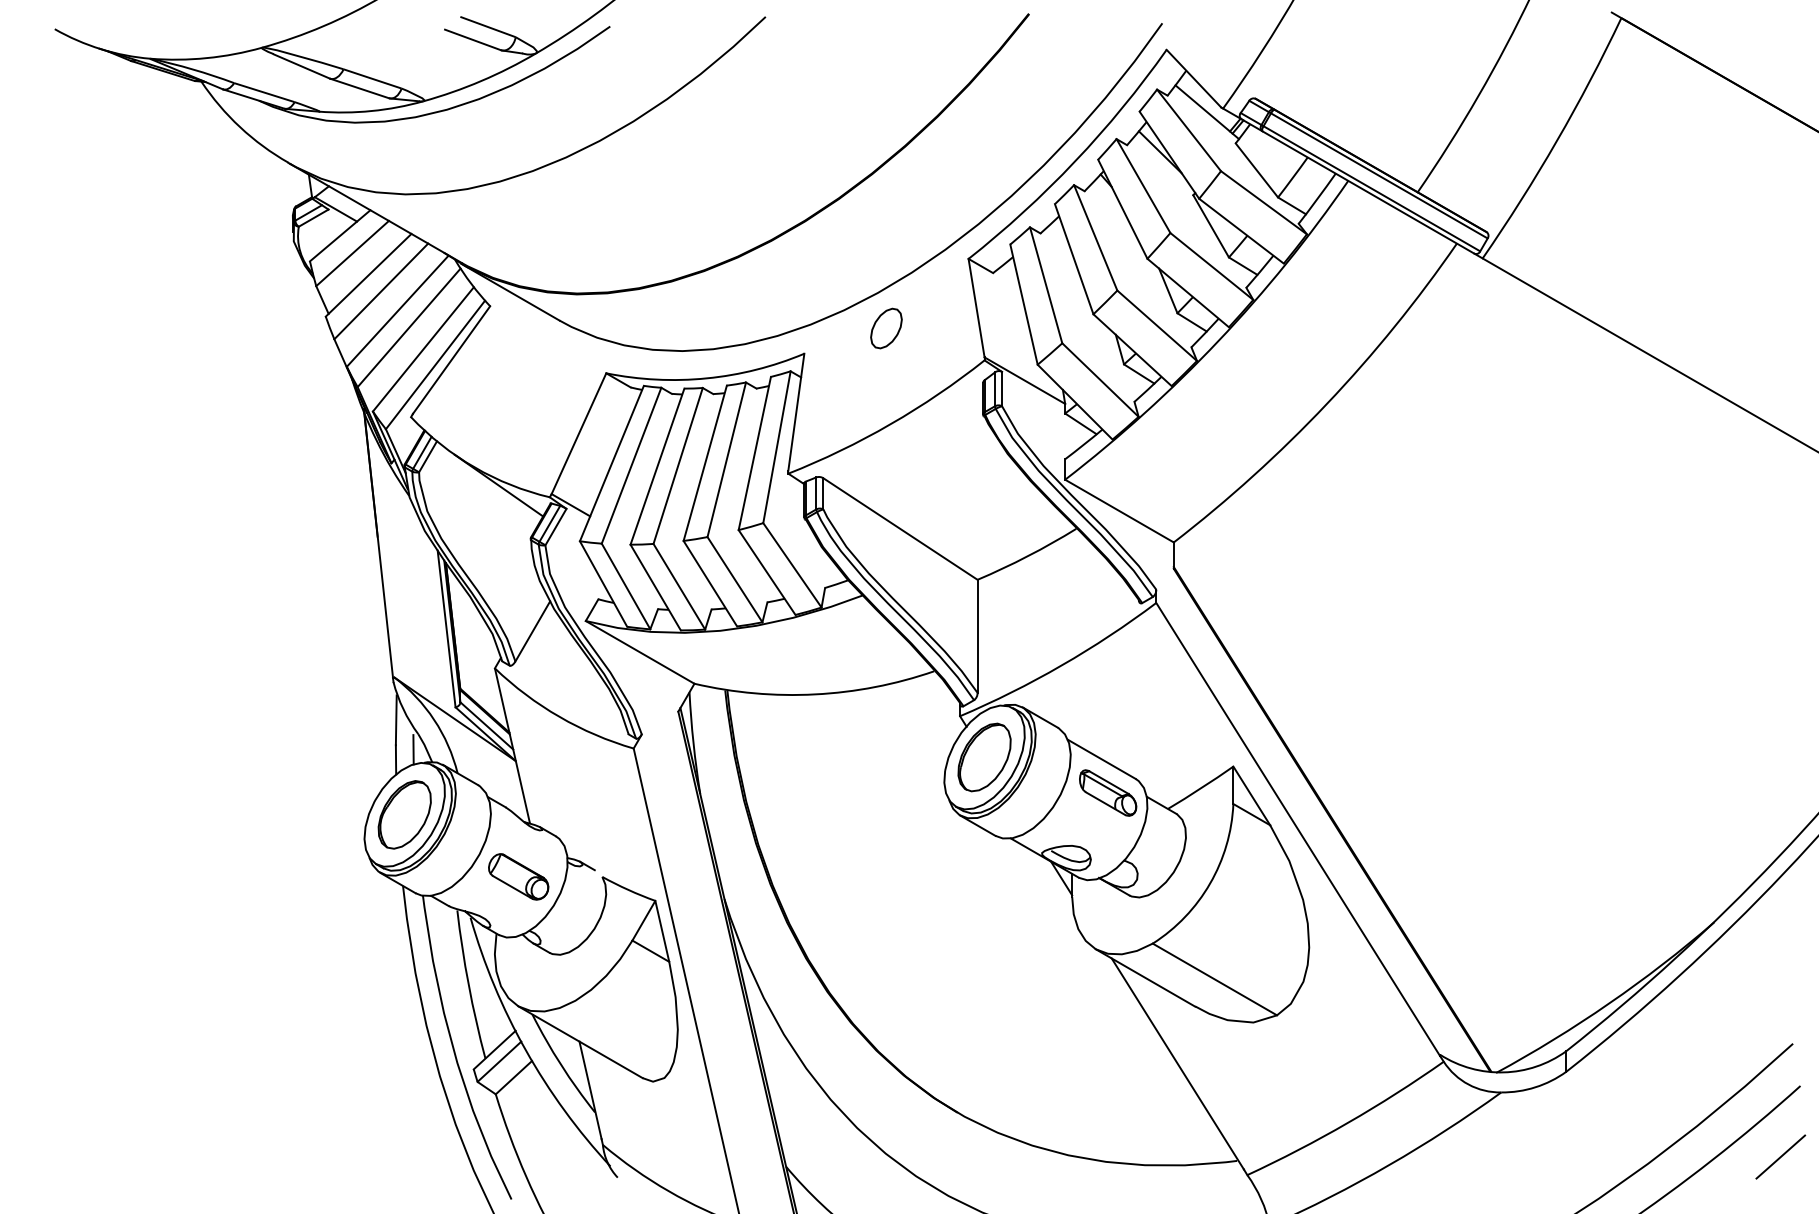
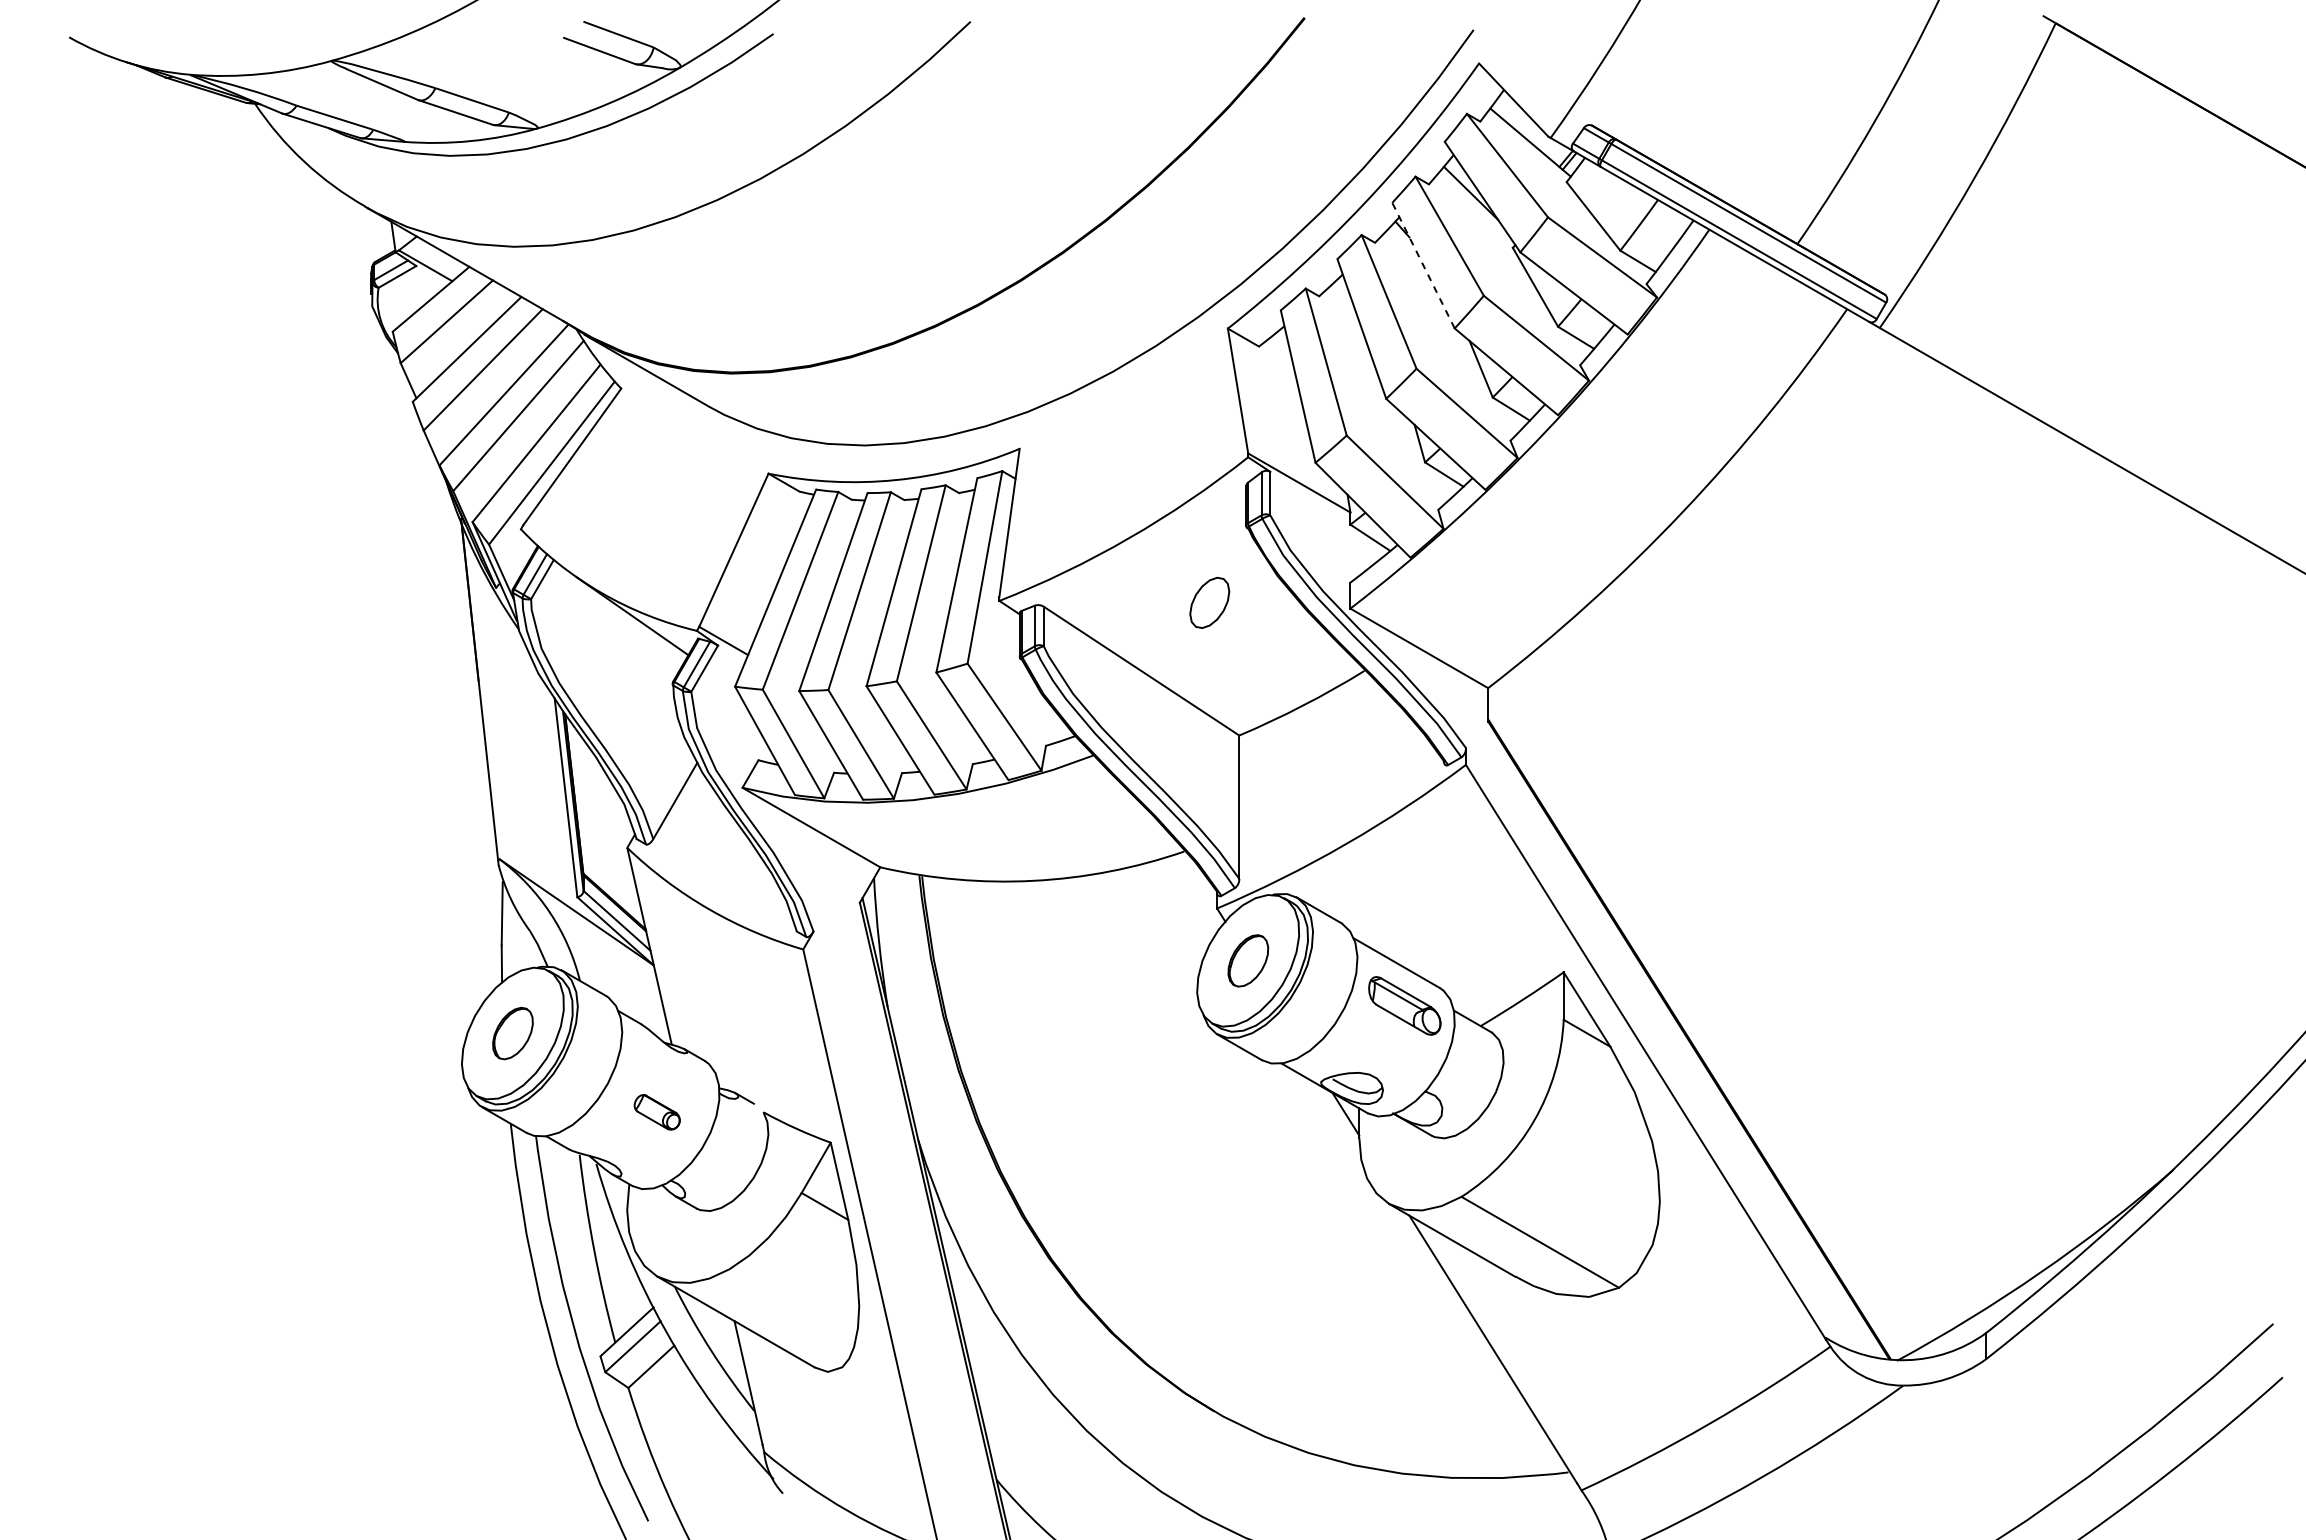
line: (1122, 209) -> (1423, 265), solid -> dashed
part: (886, 328) -> (1209, 602), moved
line: (413, 749) -> (523, 950), removed
part: (984, 757) -> (1248, 960), size x0.6
part: (404, 814) -> (512, 1033), size x0.6
part: (517, 877) -> (656, 1112), size x0.6
line: (1780, 1157) -> (2257, 1467), removed

